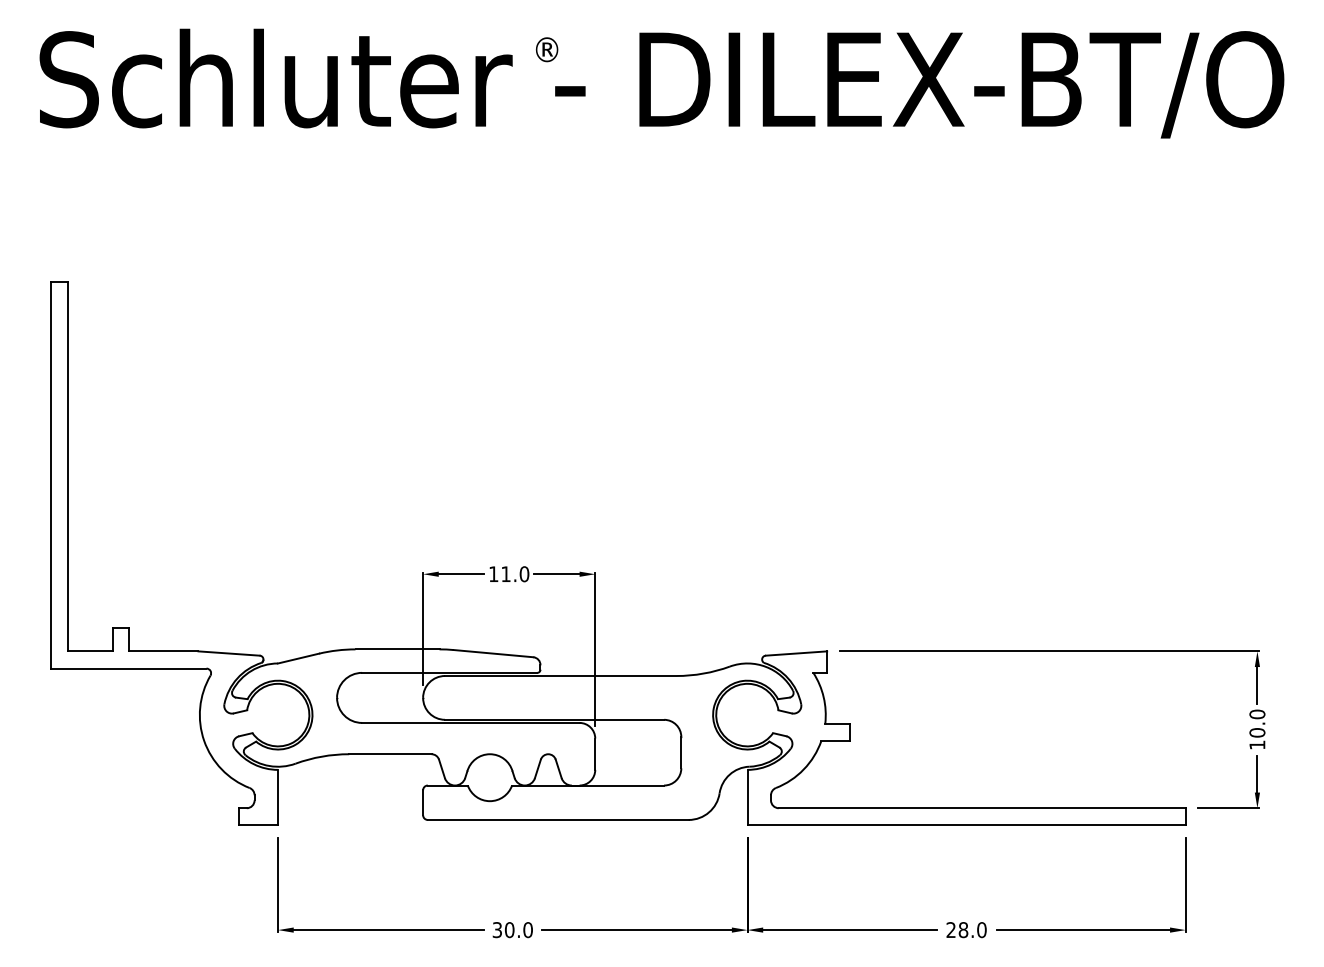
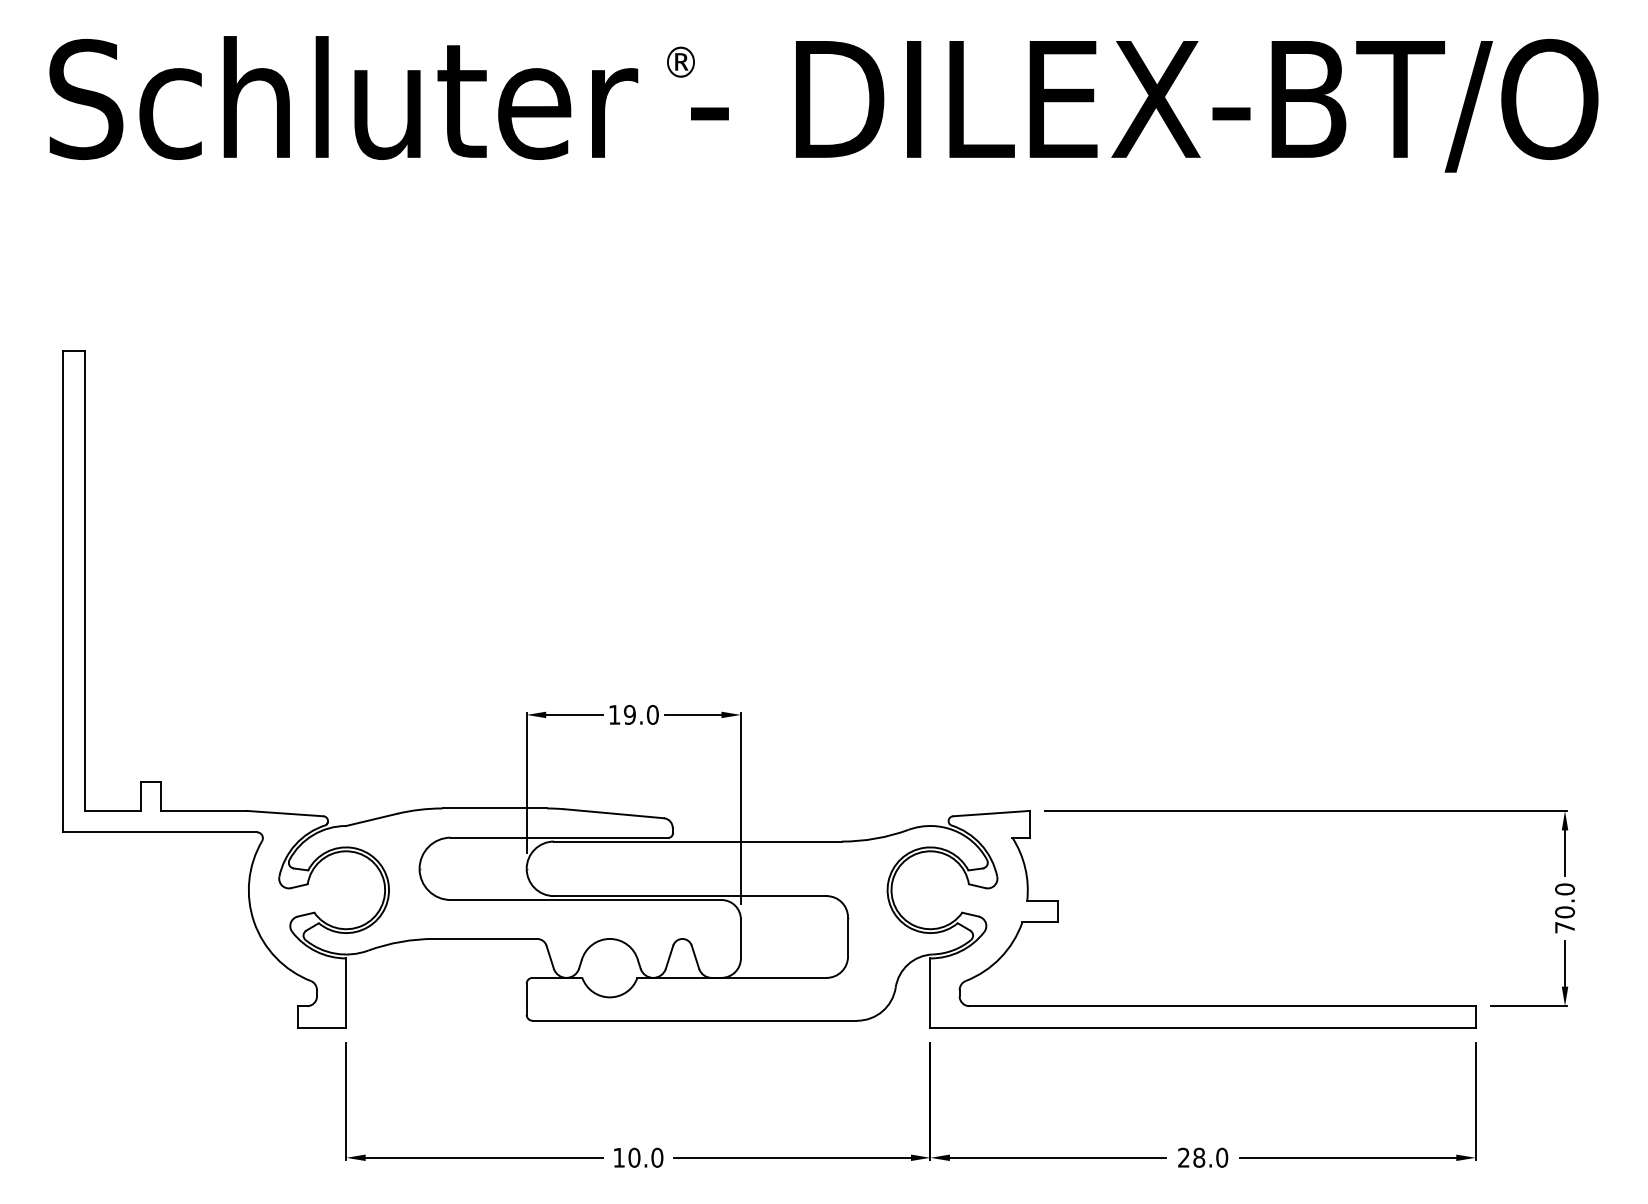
text: (505, 573) -> (629, 714), 11.0 -> 19.0
text: (1256, 745) -> (1564, 927), 10.0 -> 70.0
text: (496, 929) -> (618, 1157), 30.0 -> 10.0

